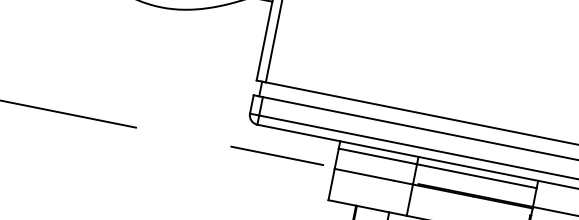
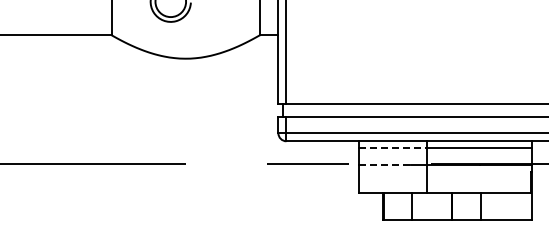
line: (378, 156) -> (393, 147), solid -> dashed
line: (365, 175) -> (385, 165), solid -> dashed

